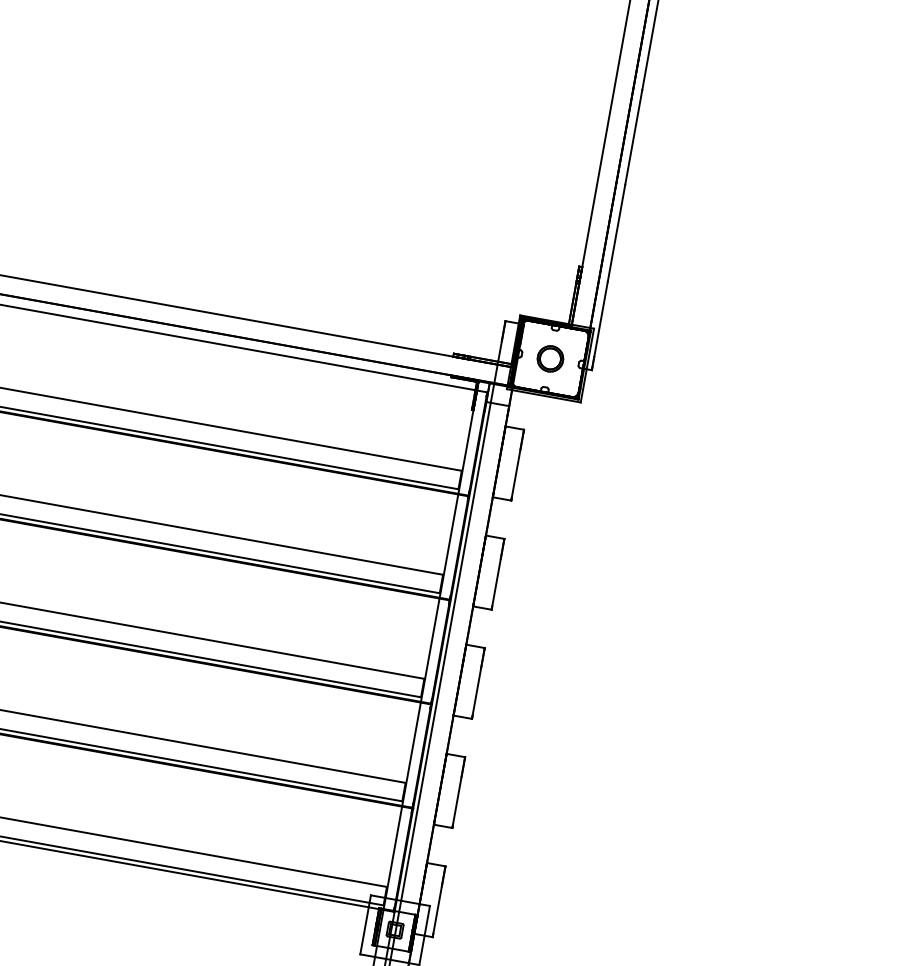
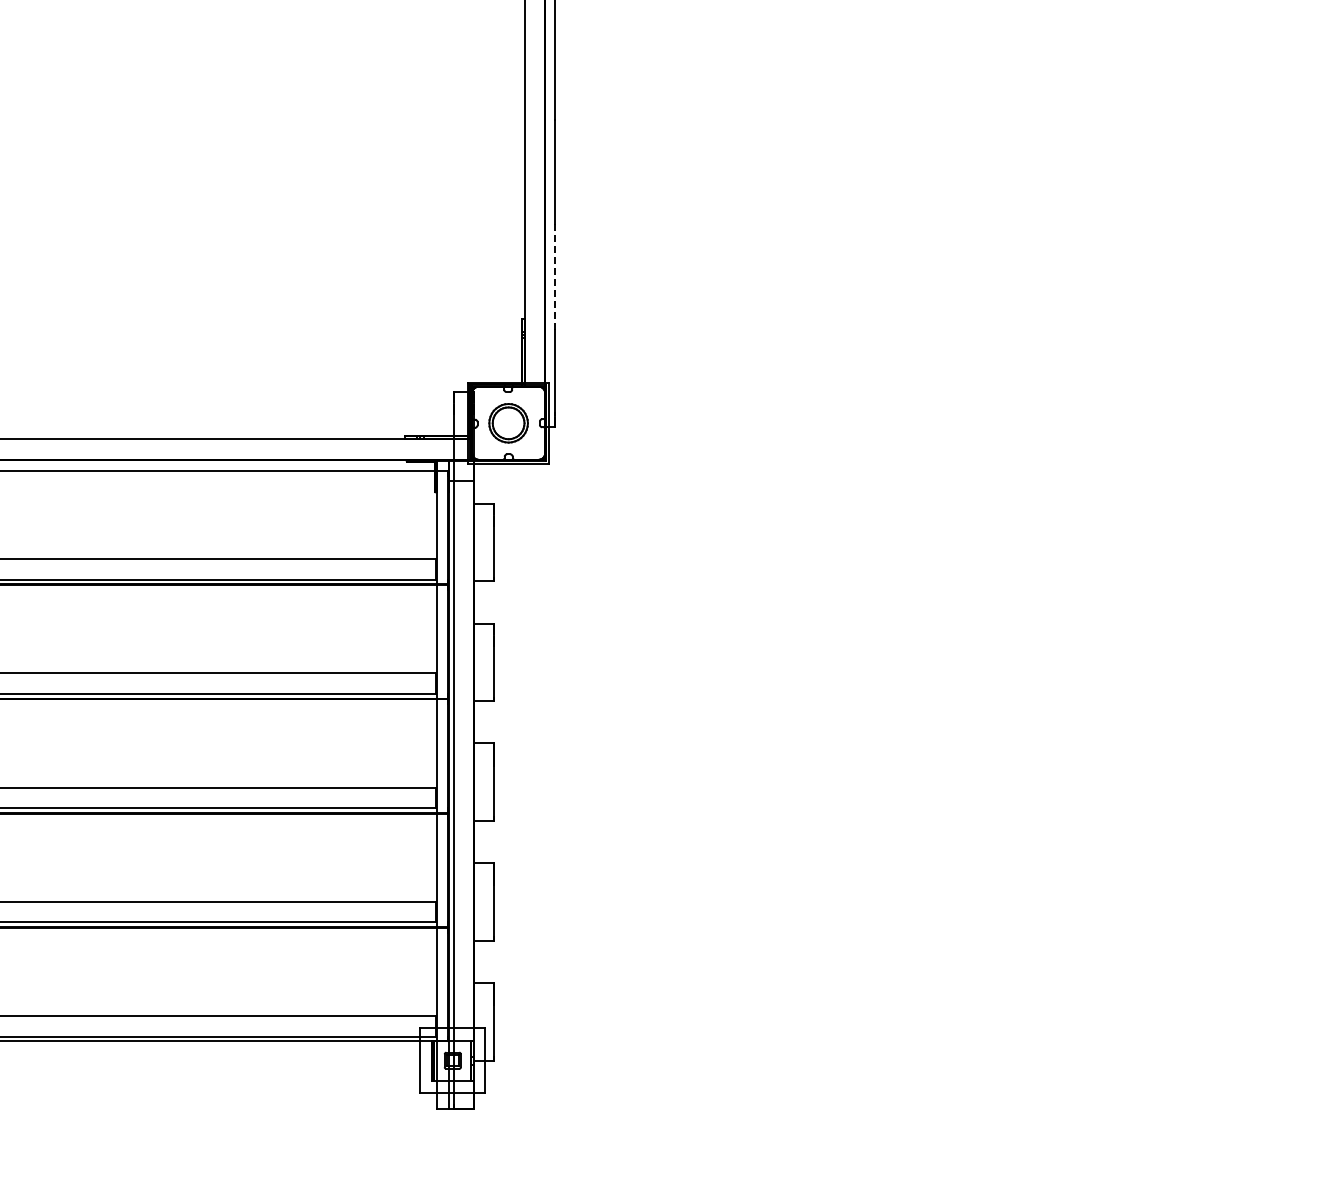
line: (616, 232) -> (554, 276), solid -> dashed
part: (550, 358) -> (508, 422), size x1.4

